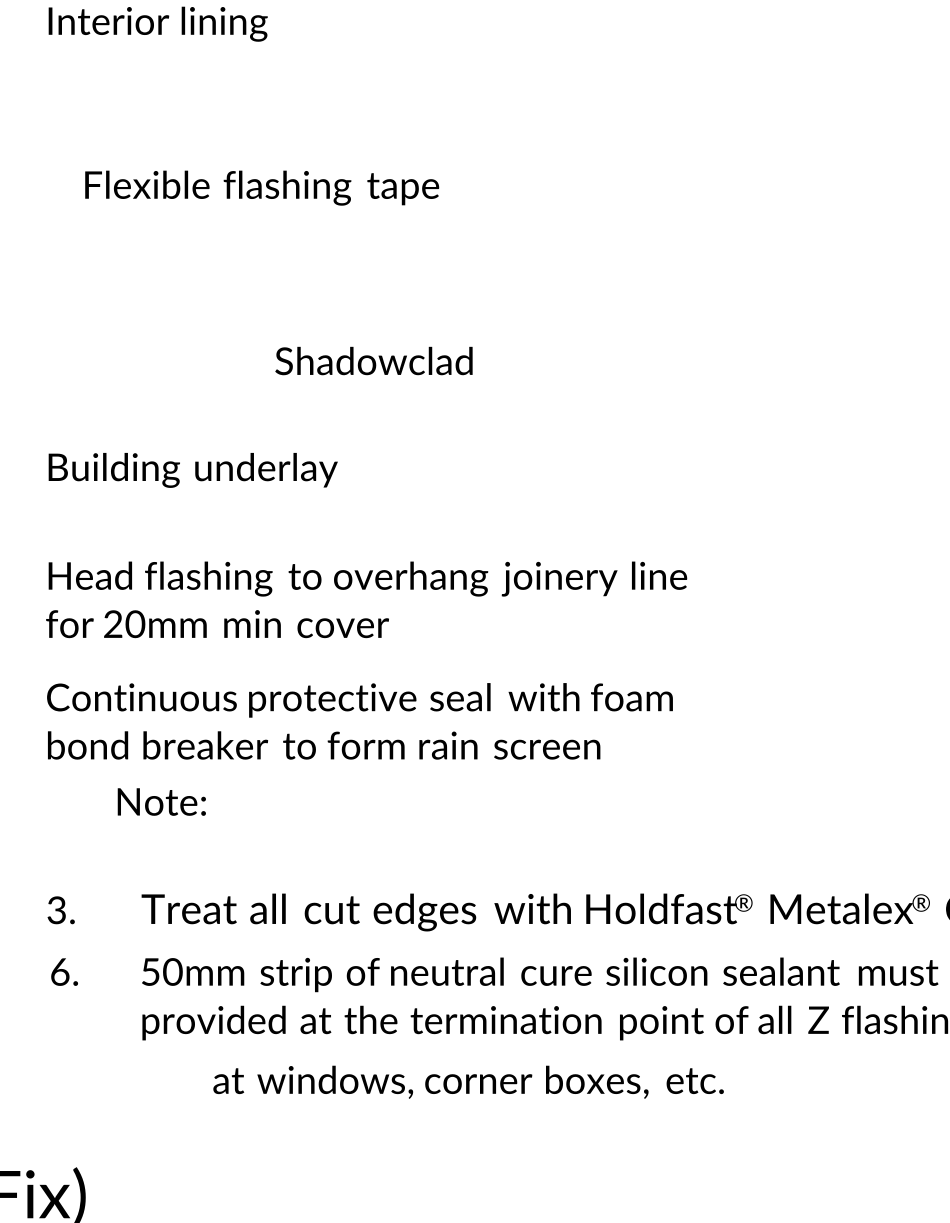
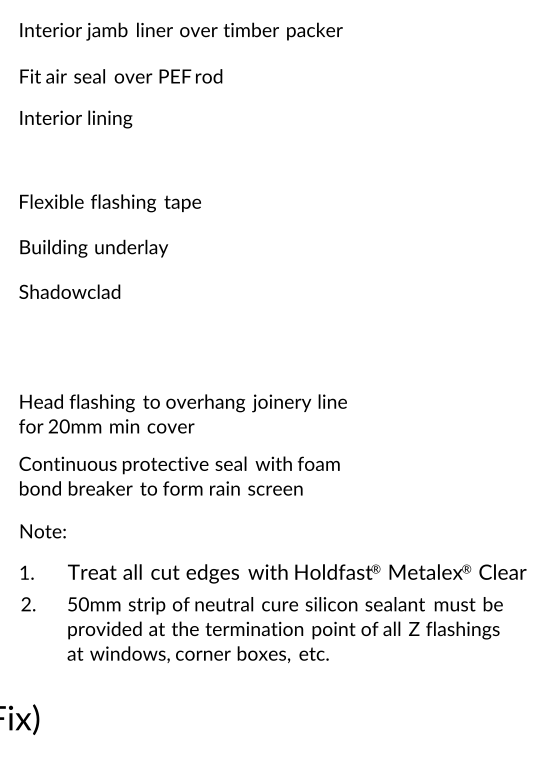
text: (262, 188) -> (110, 203), moved
text: (373, 360) -> (69, 291), moved
text: (193, 469) -> (94, 248), moved
text: (160, 802) -> (42, 531), moved
text: (56, 909) -> (24, 572), 3. -> 1.
text: (58, 972) -> (25, 604), 6. -> 2.
text: (467, 1081) -> (197, 654), moved

